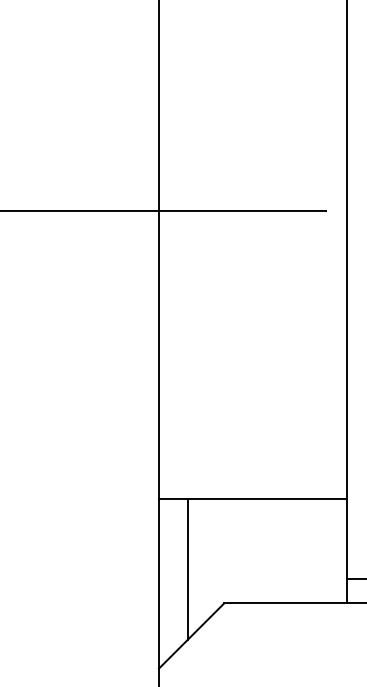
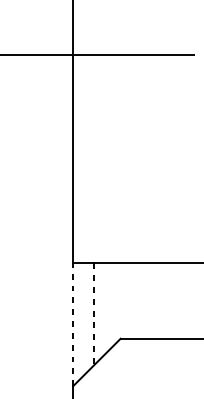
line: (187, 570) -> (93, 315), solid -> dashed
line: (158, 583) -> (72, 324), solid -> dashed

